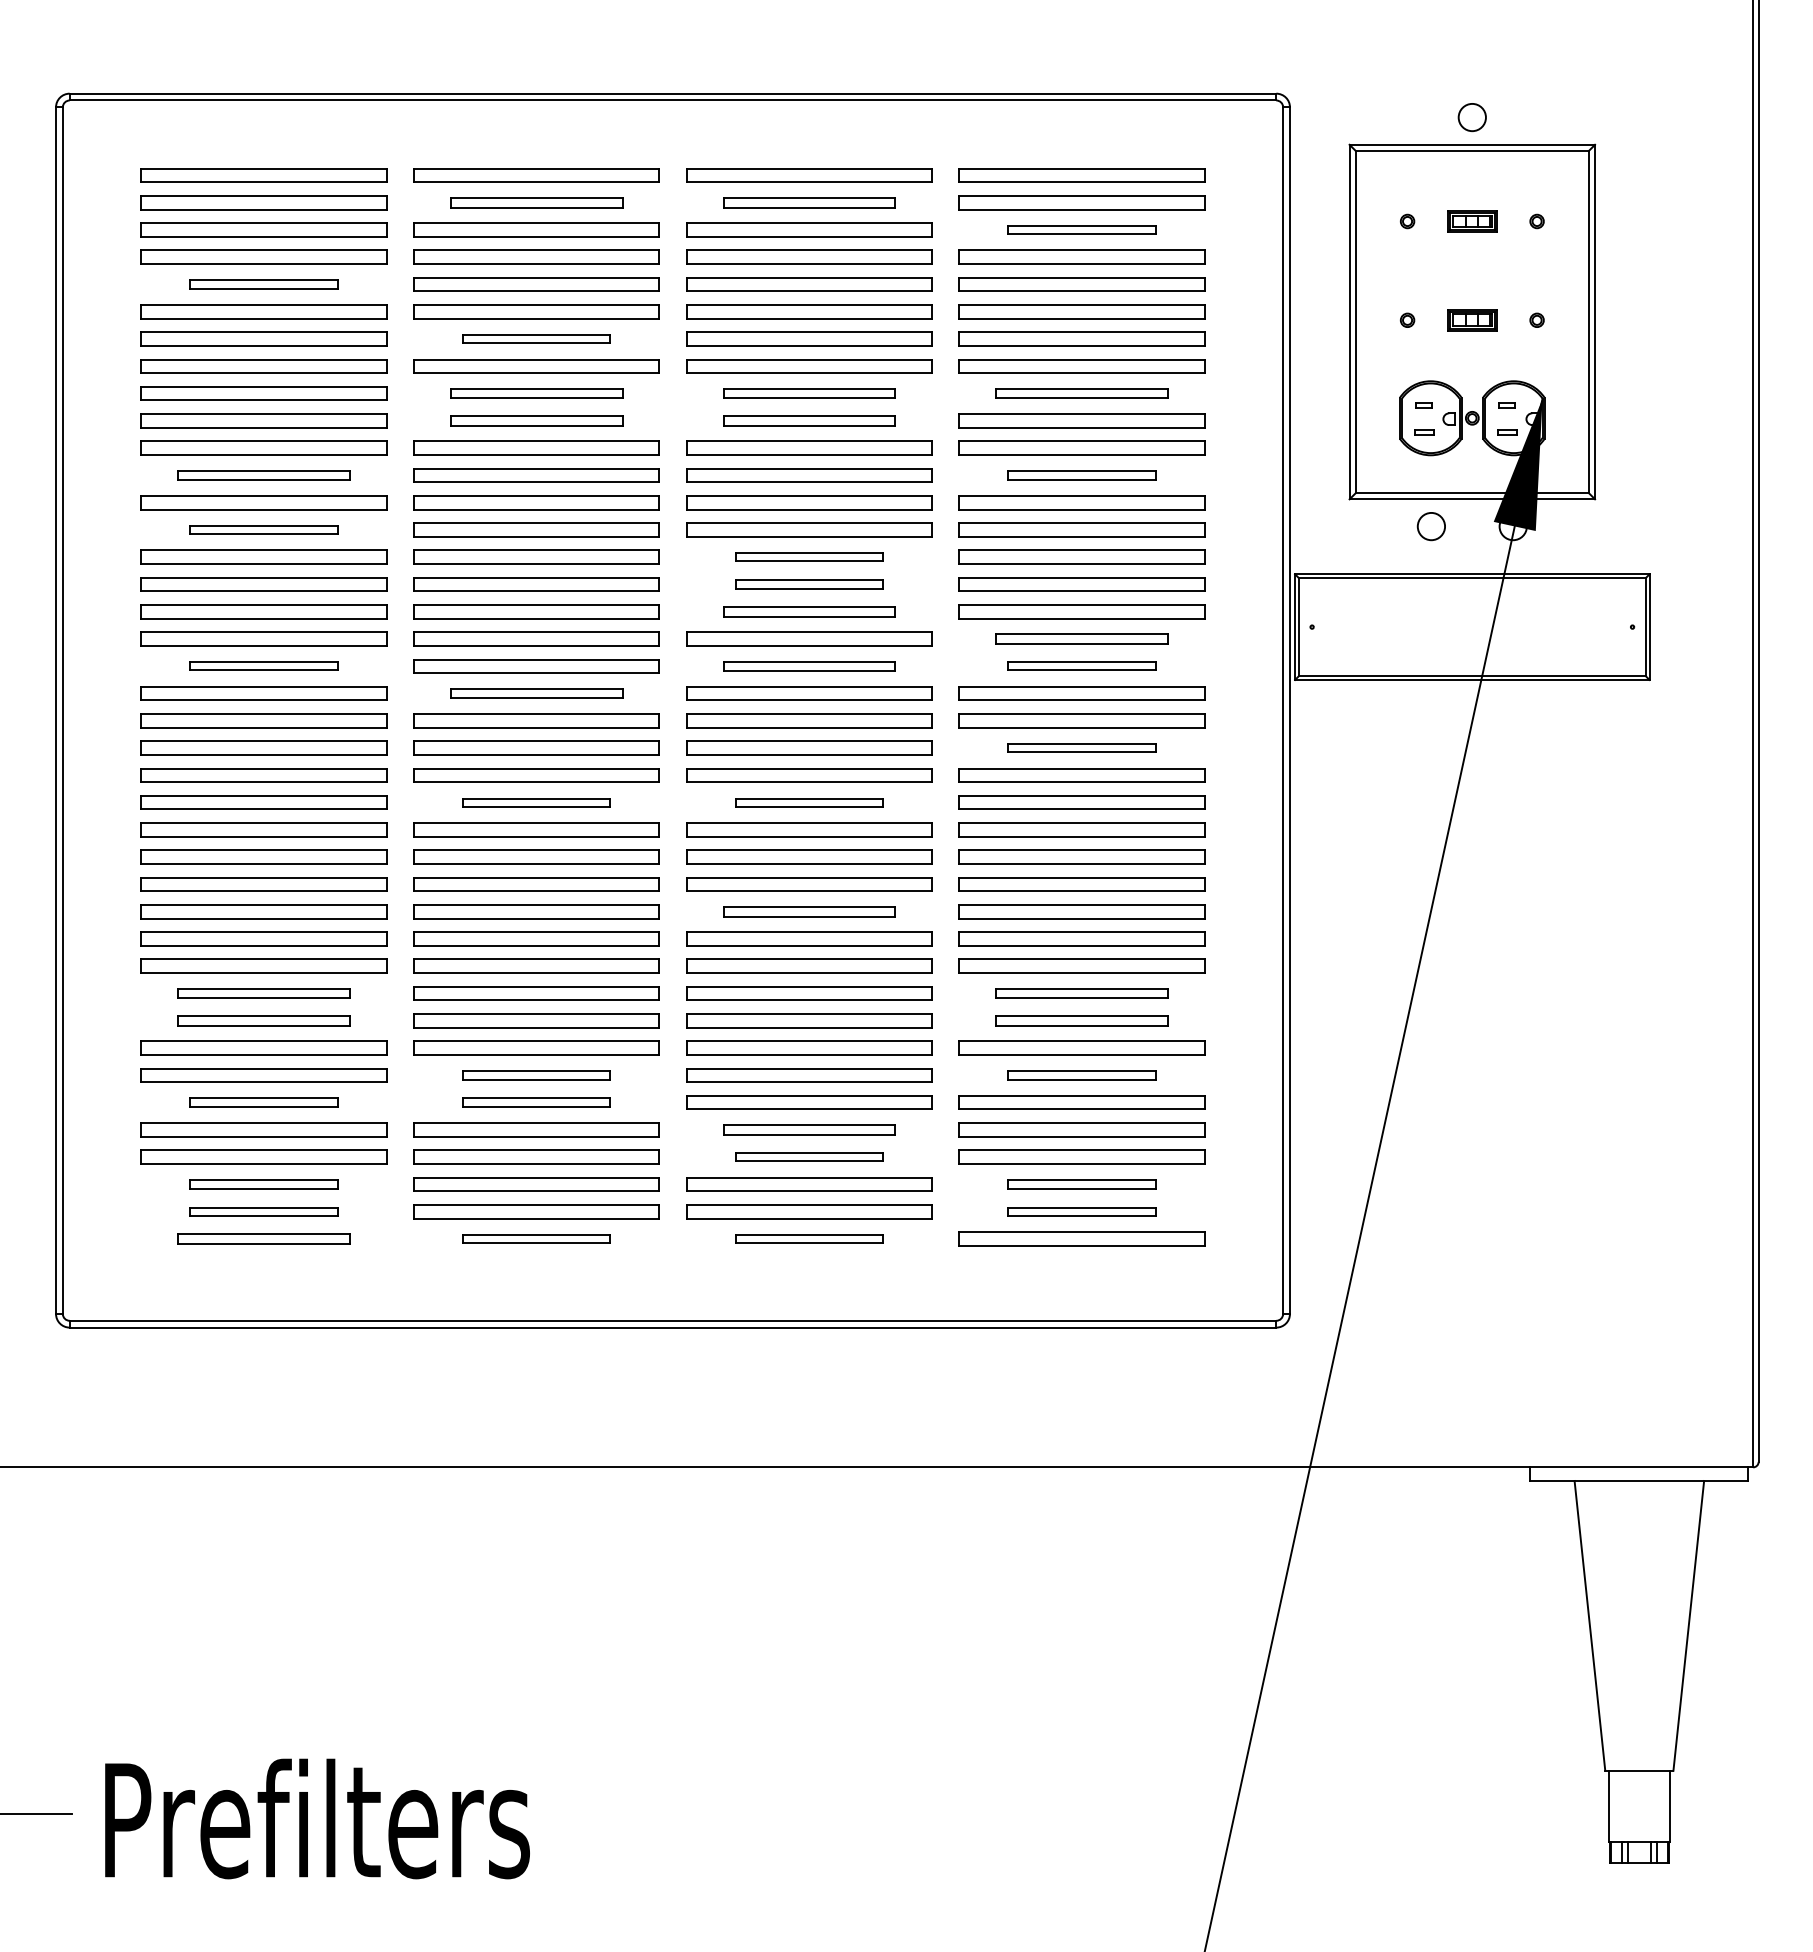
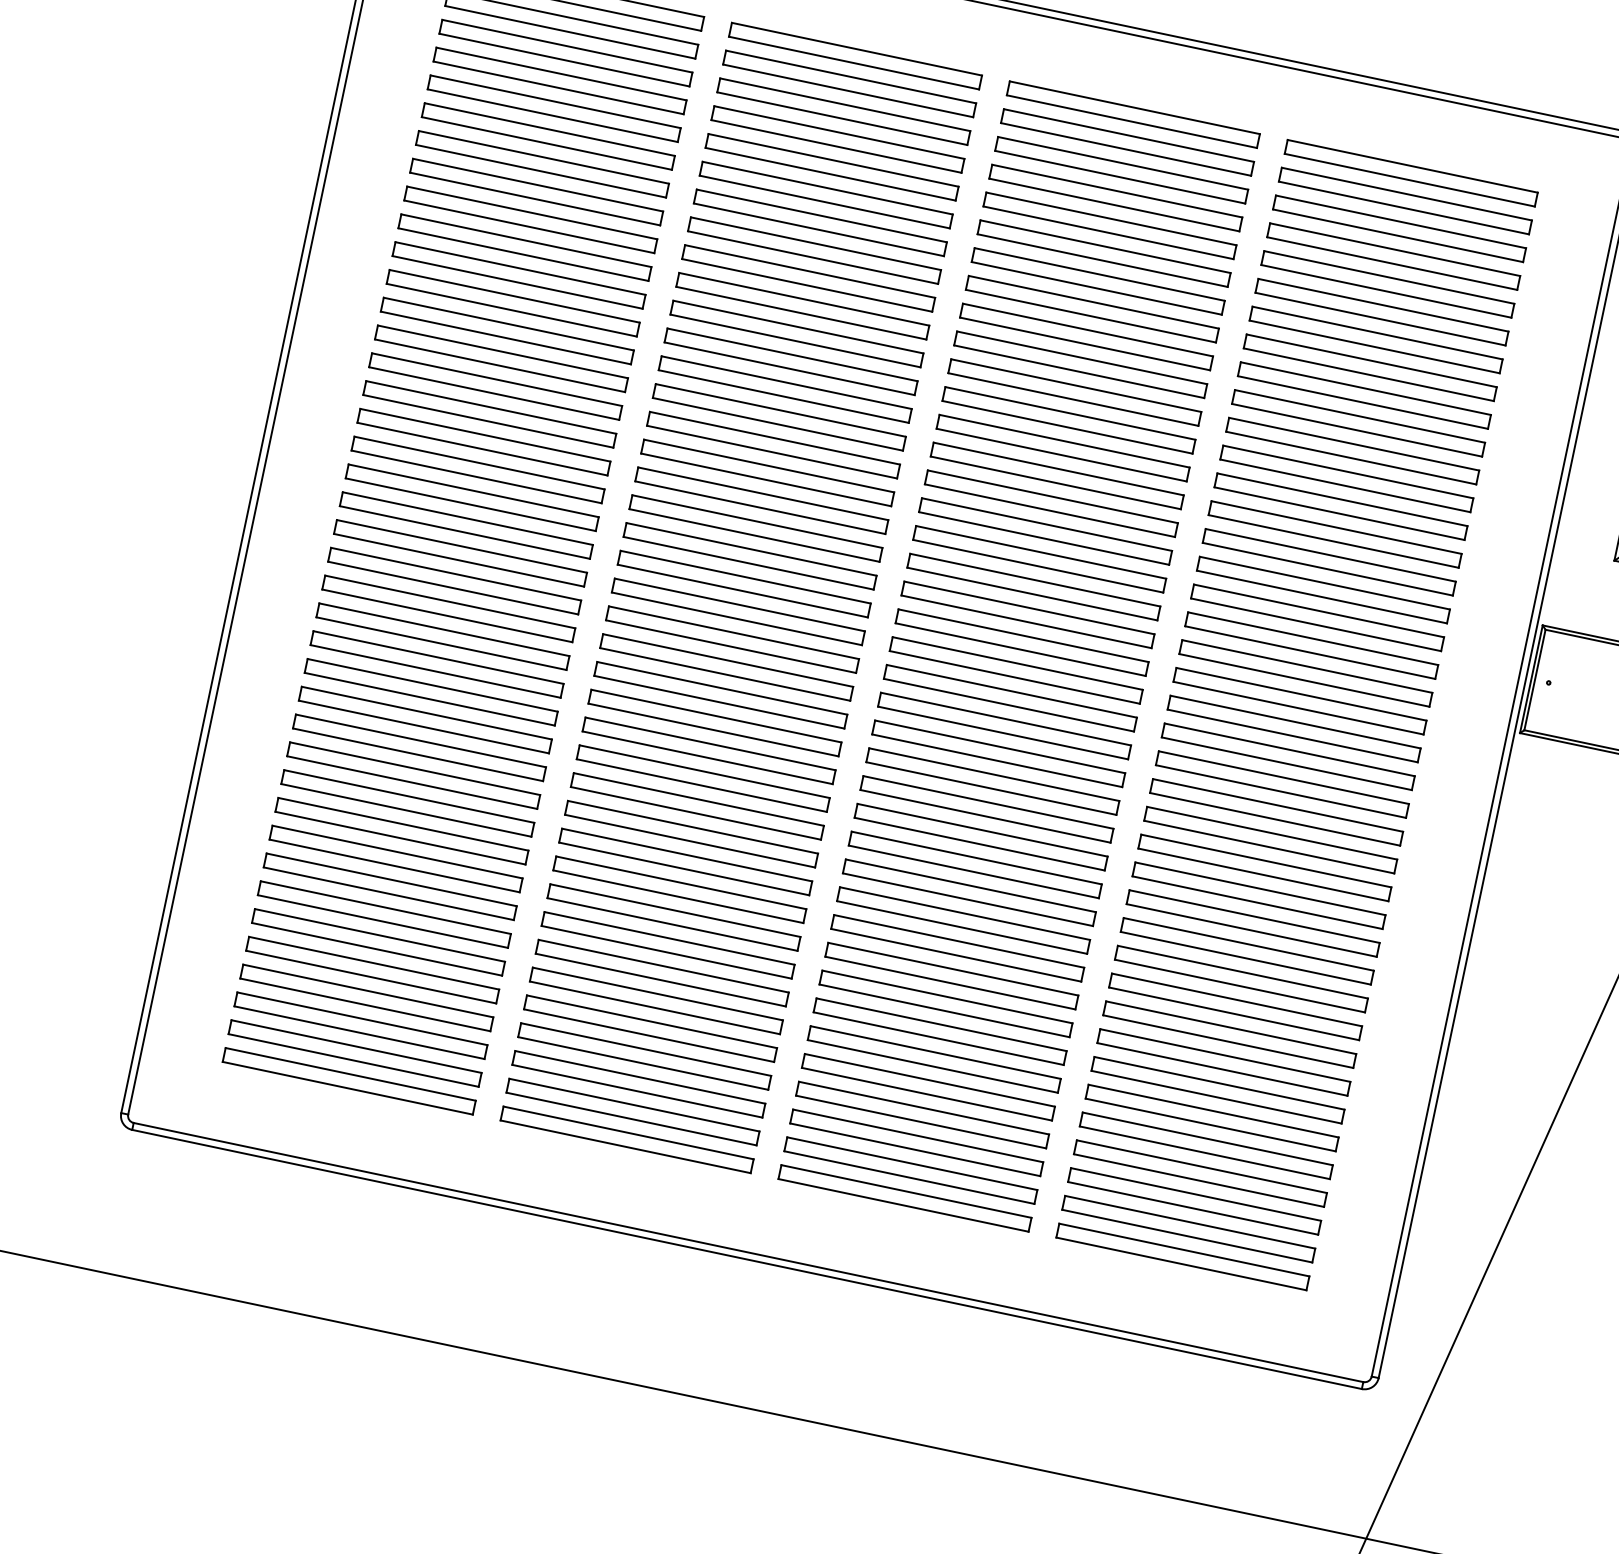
part: (536, 202) -> (849, 83), size x1.43
part: (809, 202) -> (1127, 142), size x1.43
part: (1081, 229) -> (1399, 228), size x1.67
part: (263, 284) -> (553, 108), size x1.67
part: (536, 338) -> (820, 222), size x1.67
part: (536, 393) -> (808, 278), size x1.43
part: (809, 393) -> (1086, 336), size x1.43
part: (1081, 393) -> (1363, 395), size x1.43
part: (536, 420) -> (802, 305), size x1.43
part: (809, 420) -> (1080, 364), size x1.43
part: (263, 475) -> (512, 303), size x1.43
part: (1081, 475) -> (1346, 478), size x1.67
part: (263, 529) -> (501, 358), size x1.67
part: (809, 556) -> (1051, 503), size x1.67
part: (809, 584) -> (1045, 531), size x1.67
part: (809, 611) -> (1039, 559), size x1.43
part: (1081, 638) -> (1311, 644), size x1.43
part: (263, 666) -> (471, 497), size x1.67
part: (809, 666) -> (1028, 615), size x1.43
part: (1081, 666) -> (1305, 673), size x1.67
part: (536, 693) -> (744, 583), size x1.43
part: (1081, 747) -> (1287, 756), size x1.67
part: (536, 802) -> (720, 695), size x1.67
part: (809, 802) -> (998, 753), size x1.67
part: (809, 911) -> (975, 864), size x1.43
part: (263, 993) -> (401, 831), size x1.43
part: (1081, 993) -> (1235, 1006), size x1.43
part: (263, 1020) -> (395, 858), size x1.43
part: (1081, 1020) -> (1229, 1034), size x1.43
part: (536, 1075) -> (662, 973), size x1.67
part: (1081, 1075) -> (1217, 1090), size x1.67
part: (263, 1102) -> (378, 942), size x1.67
part: (536, 1102) -> (656, 1000), size x1.67
part: (809, 1129) -> (928, 1086), size x1.43
part: (809, 1156) -> (922, 1114), size x1.67
part: (263, 1184) -> (360, 1025), size x1.67
part: (1081, 1184) -> (1194, 1201), size x1.67
part: (263, 1211) -> (354, 1053), size x1.67
part: (1081, 1211) -> (1188, 1228), size x1.67
part: (263, 1238) -> (348, 1080), size x1.43
part: (536, 1238) -> (627, 1139), size x1.67
part: (809, 1238) -> (905, 1197), size x1.67

